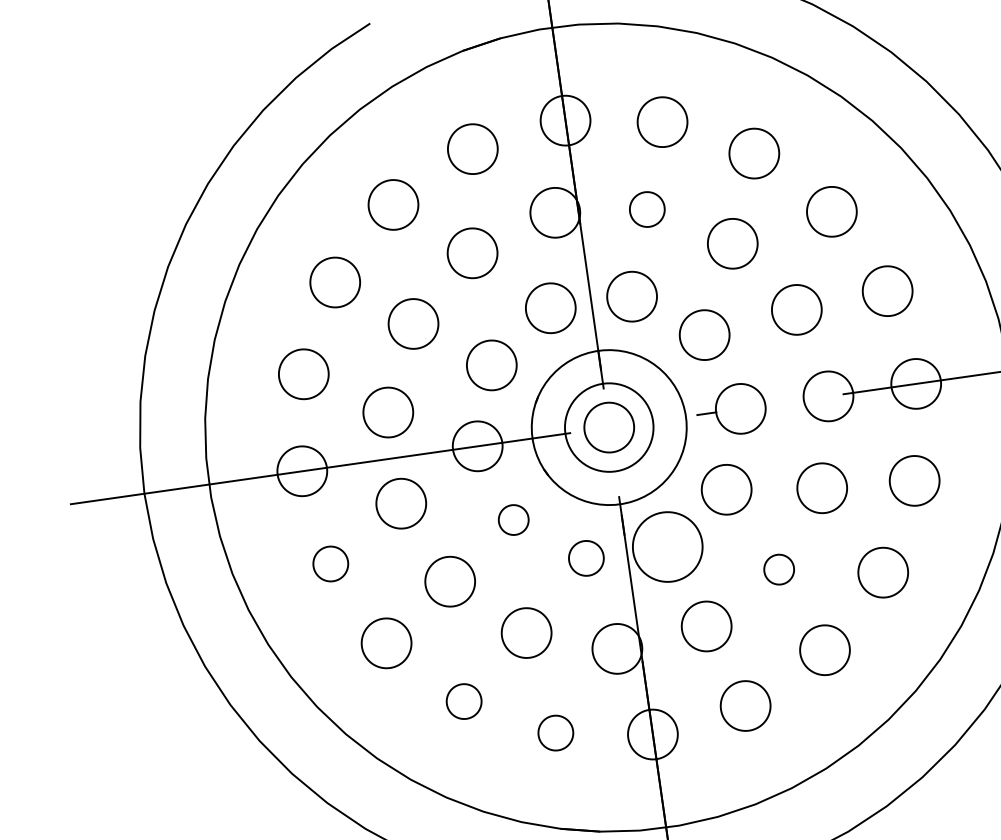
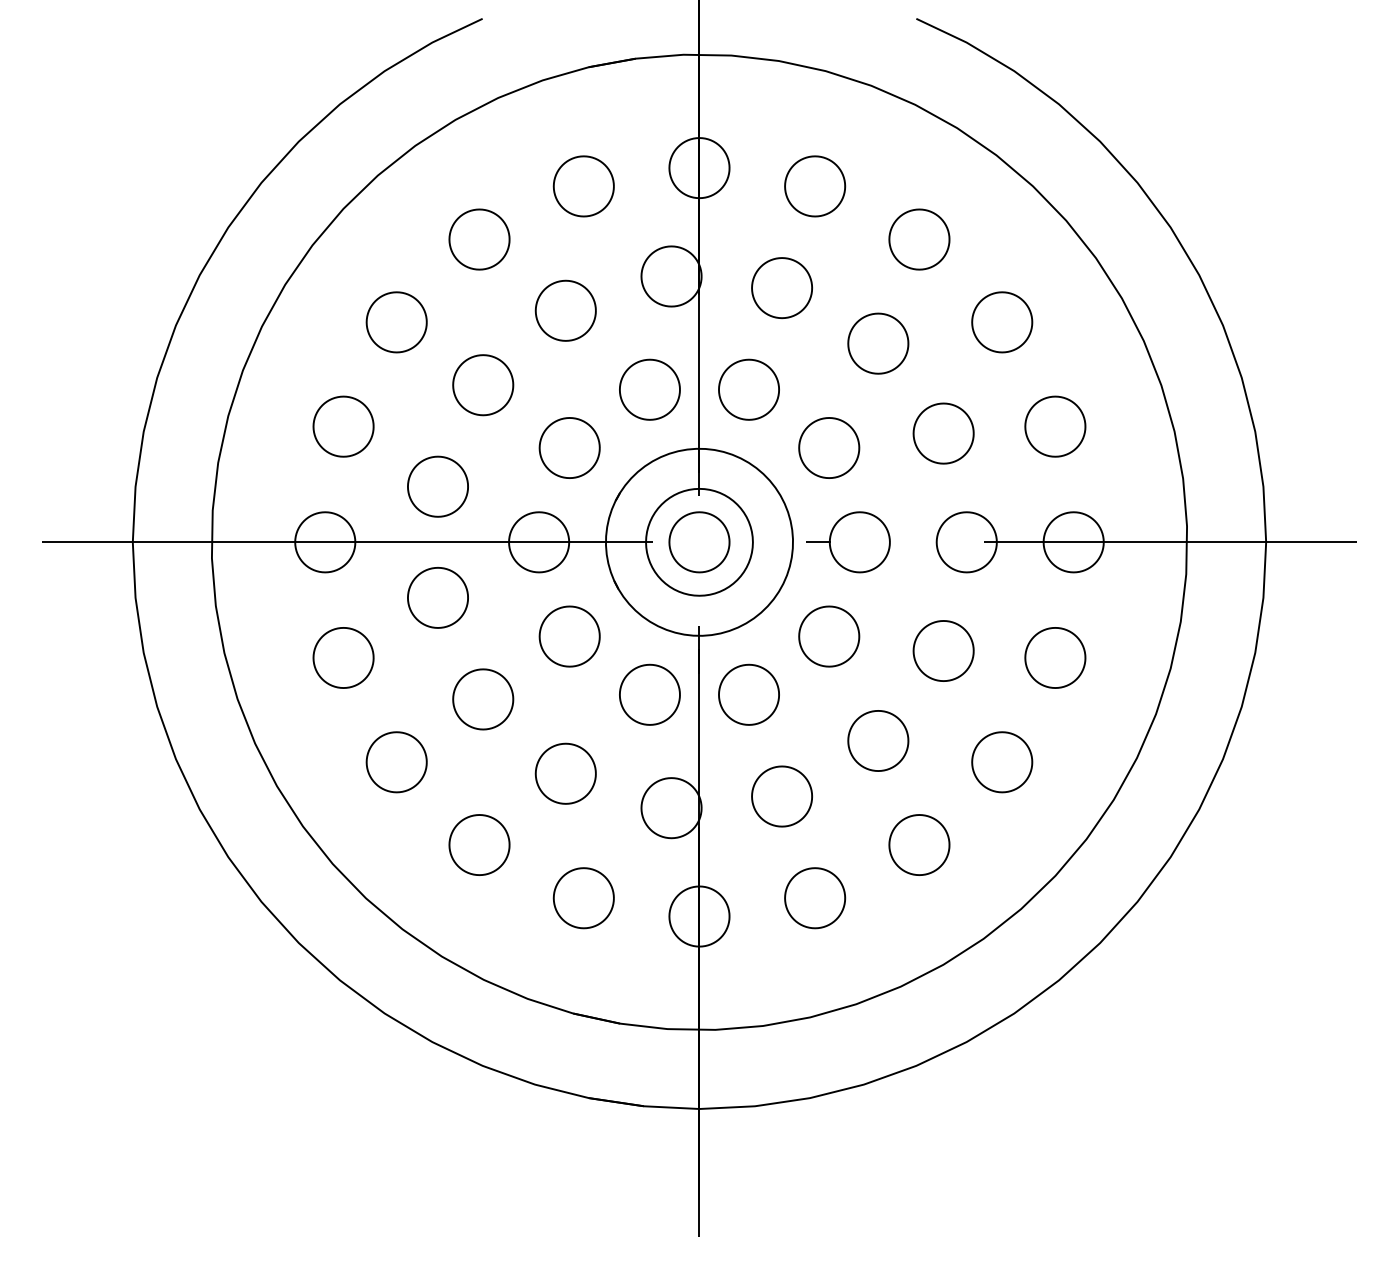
part: (646, 209) -> (781, 288), size x1.43
part: (513, 520) -> (569, 636), size x1.67
part: (667, 546) -> (748, 694), size x0.71
part: (586, 558) -> (649, 694), size x1.43
part: (330, 563) -> (343, 657), size x1.43
part: (779, 569) -> (878, 740), size x1.67
part: (464, 701) -> (479, 844), size x1.43
part: (555, 733) -> (583, 898), size x1.43

